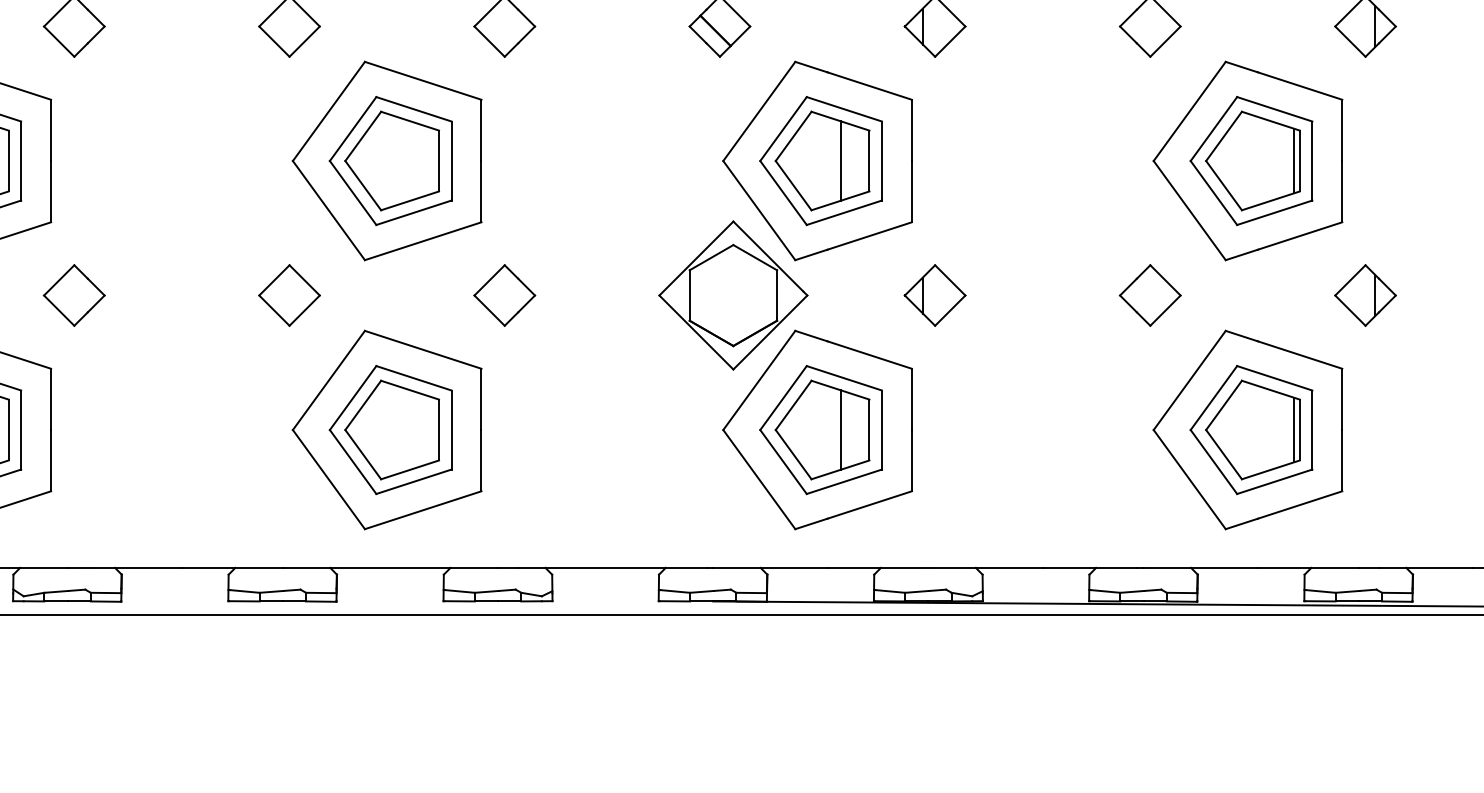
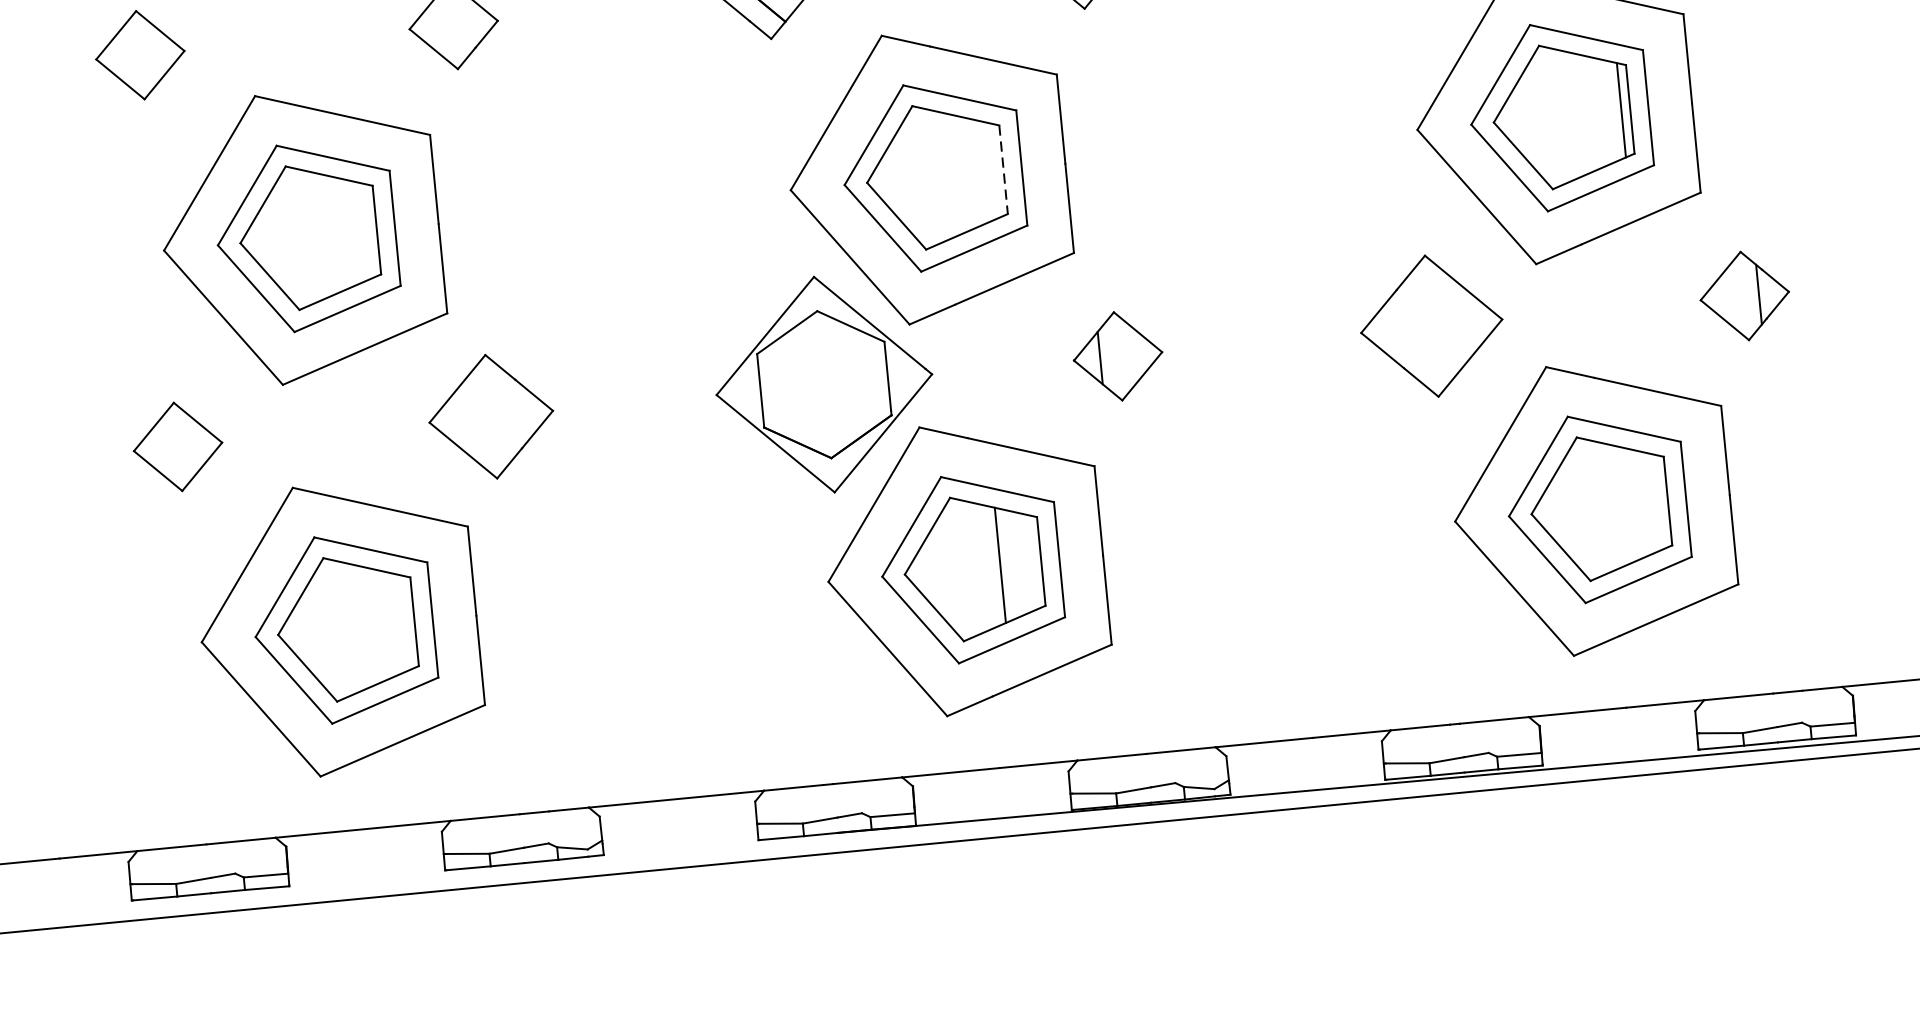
line: (841, 160) -> (962, 172), removed
line: (869, 161) -> (1003, 170), solid -> dashed
part: (504, 295) -> (491, 416), size x1.4
part: (1149, 295) -> (1430, 326), size x1.6
line: (1293, 429) -> (1658, 501), removed

